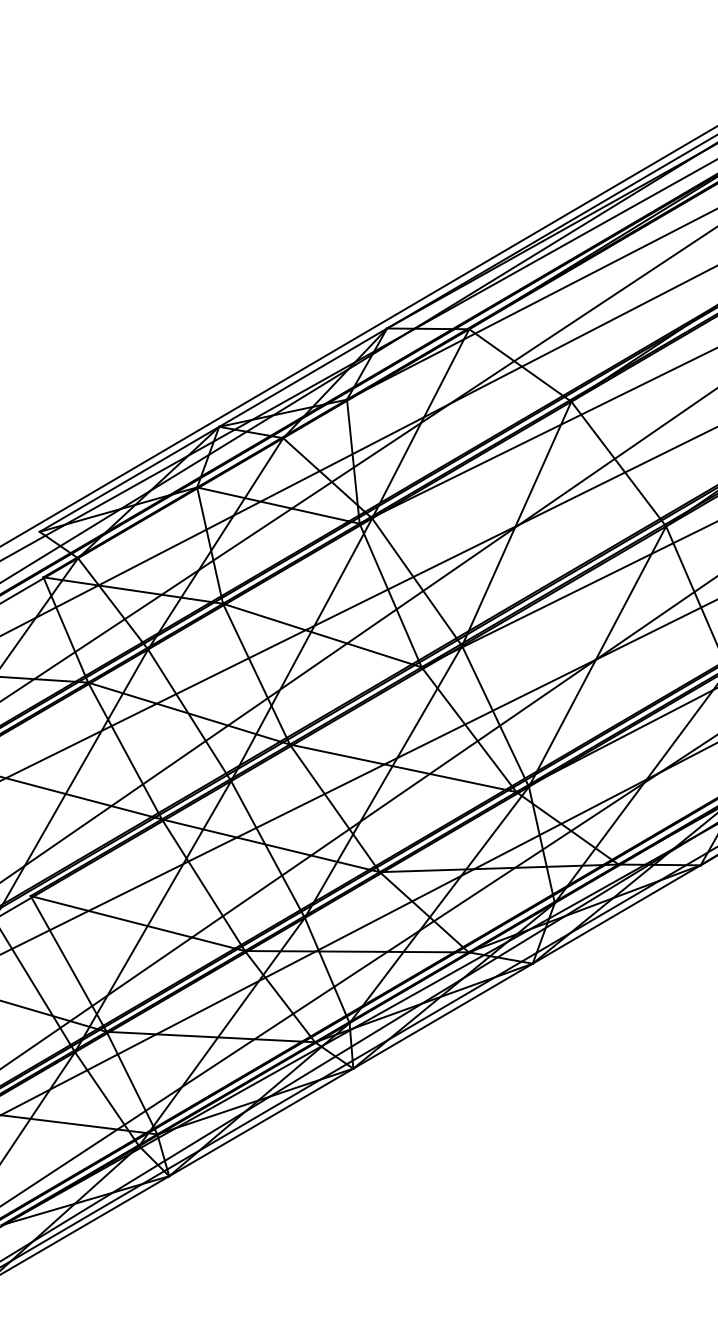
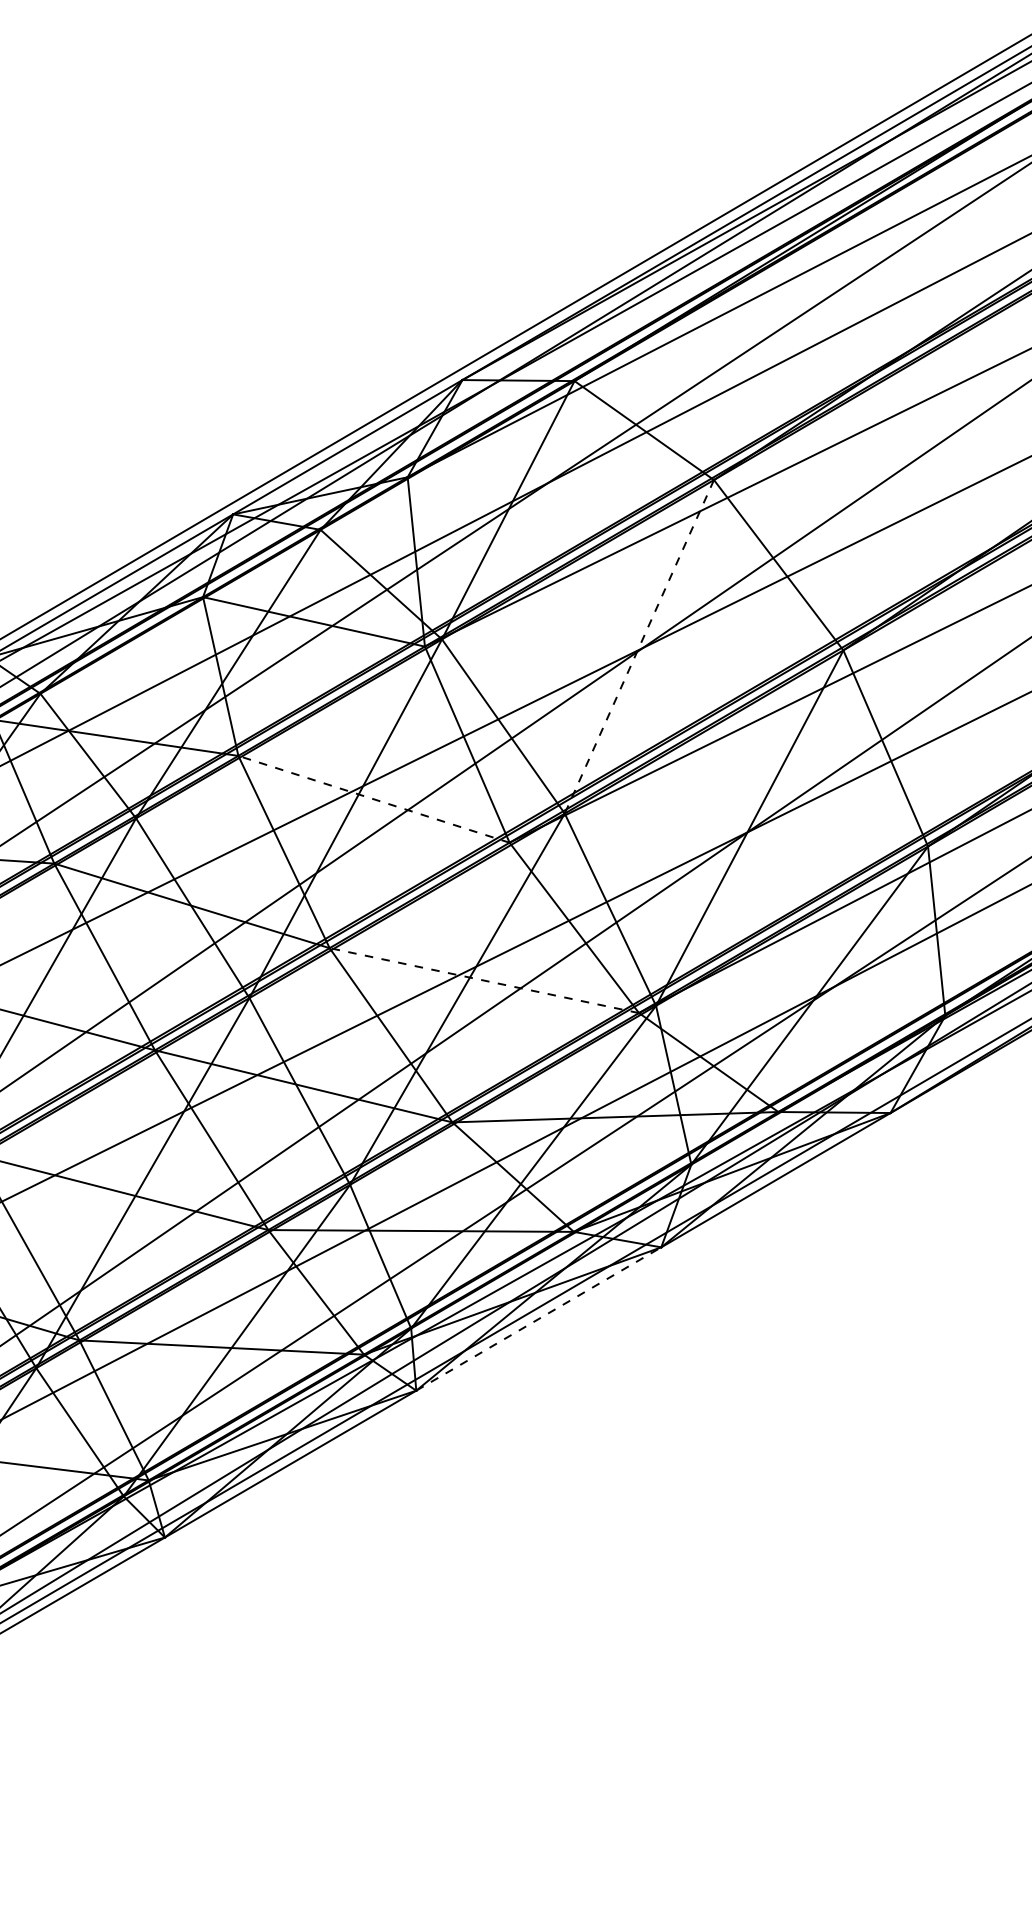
line: (516, 523) -> (639, 646), solid -> dashed
line: (321, 635) -> (373, 799), solid -> dashed
line: (402, 768) -> (483, 980), solid -> dashed
line: (442, 1016) -> (538, 1319), solid -> dashed

